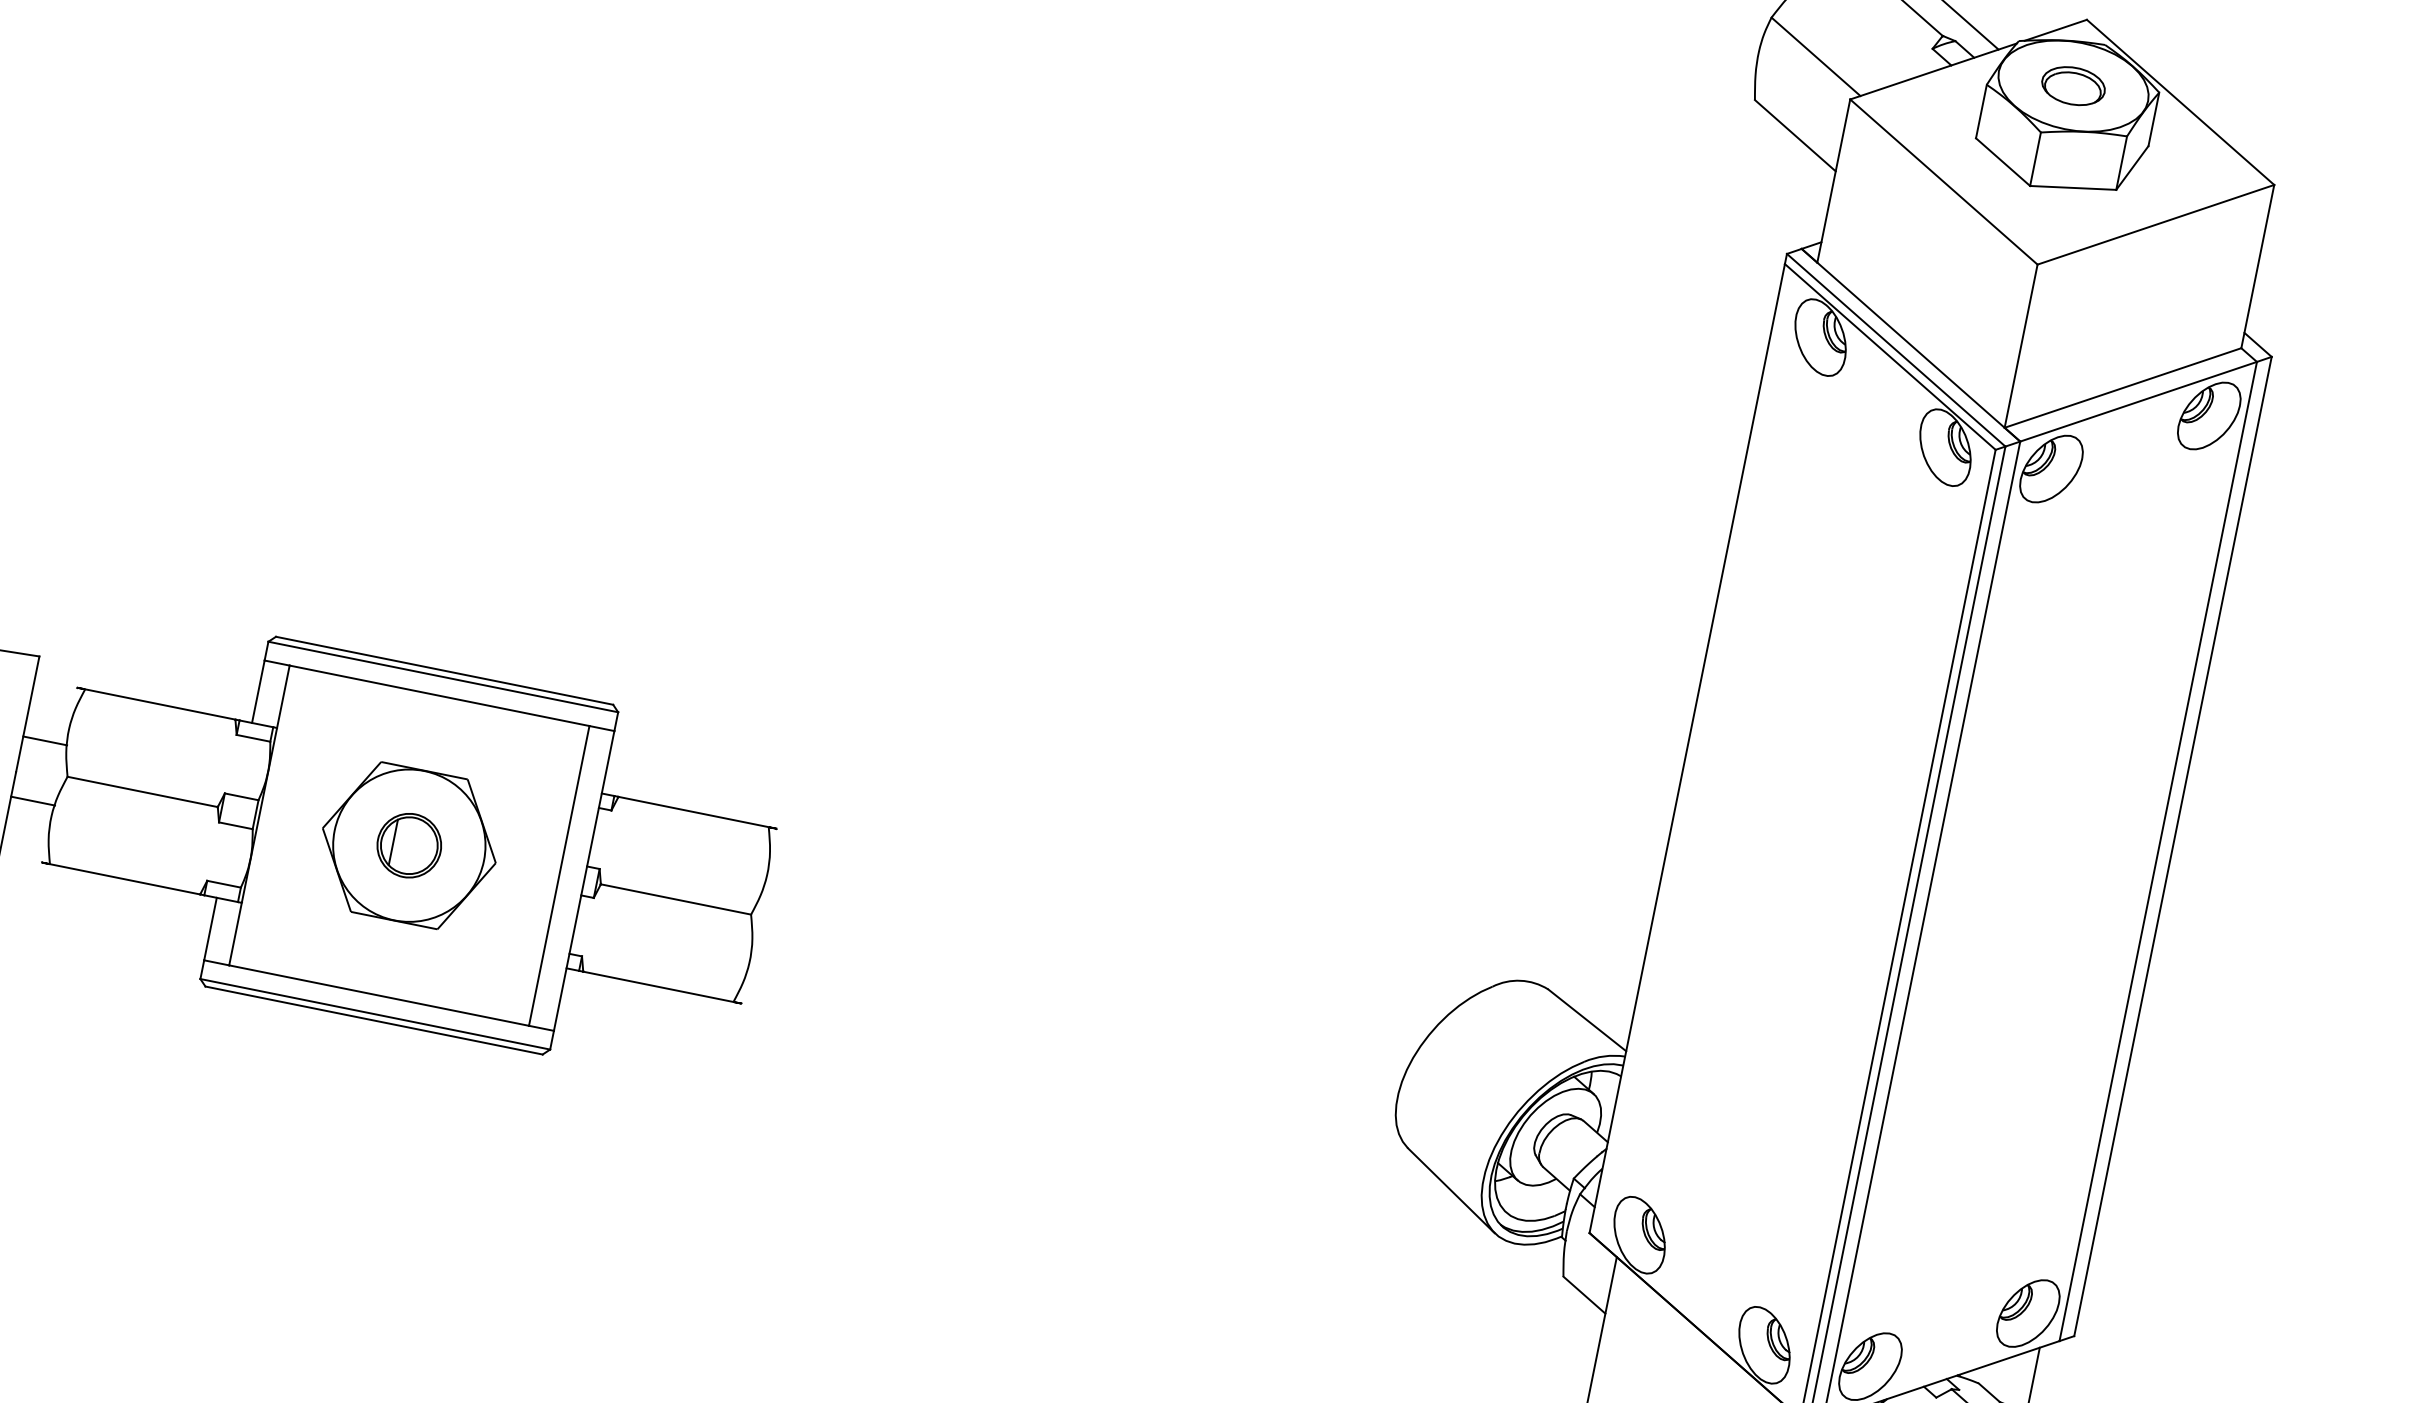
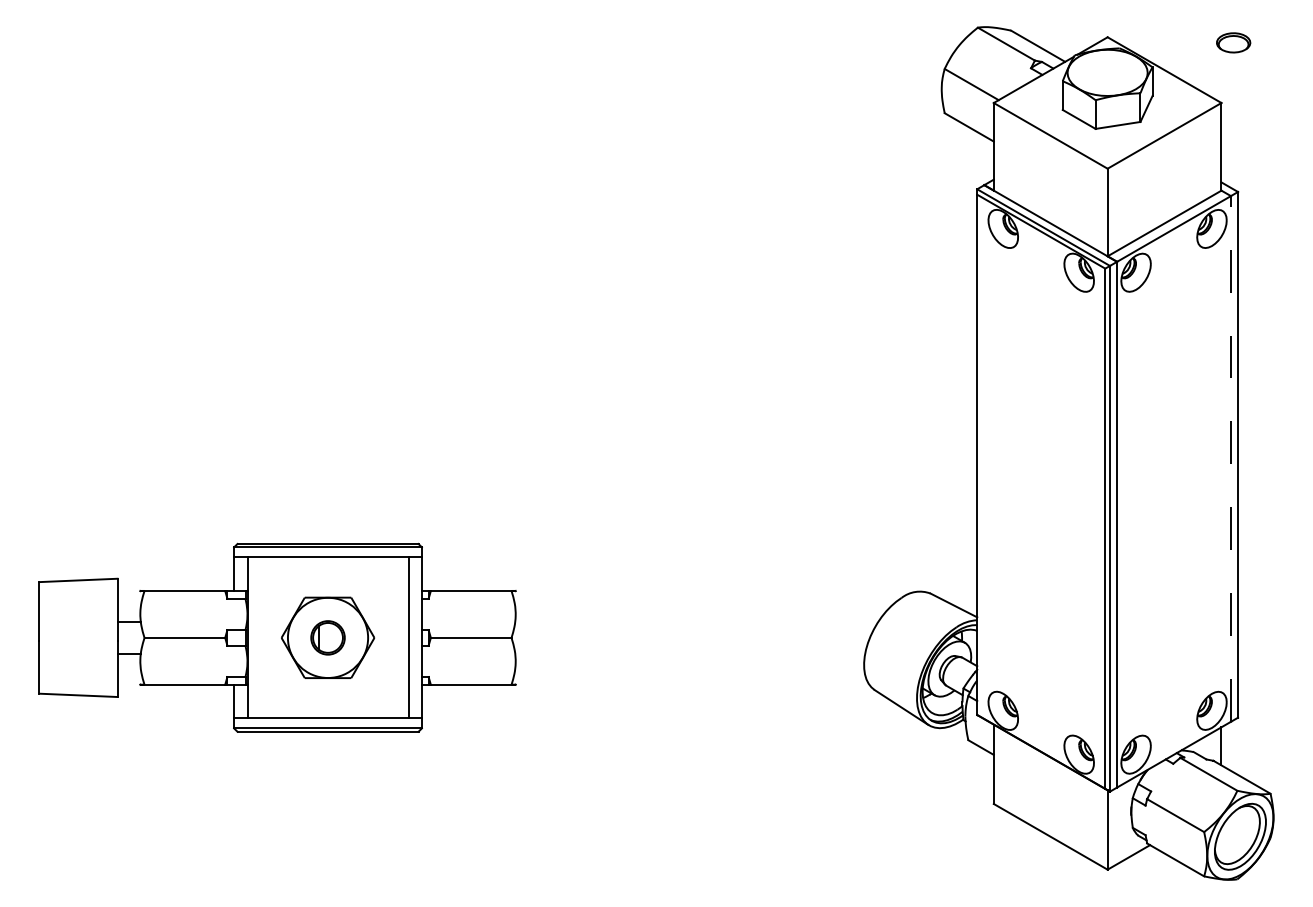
part: (2073, 85) -> (1233, 42), moved
line: (2157, 850) -> (1230, 458), solid -> dashed

